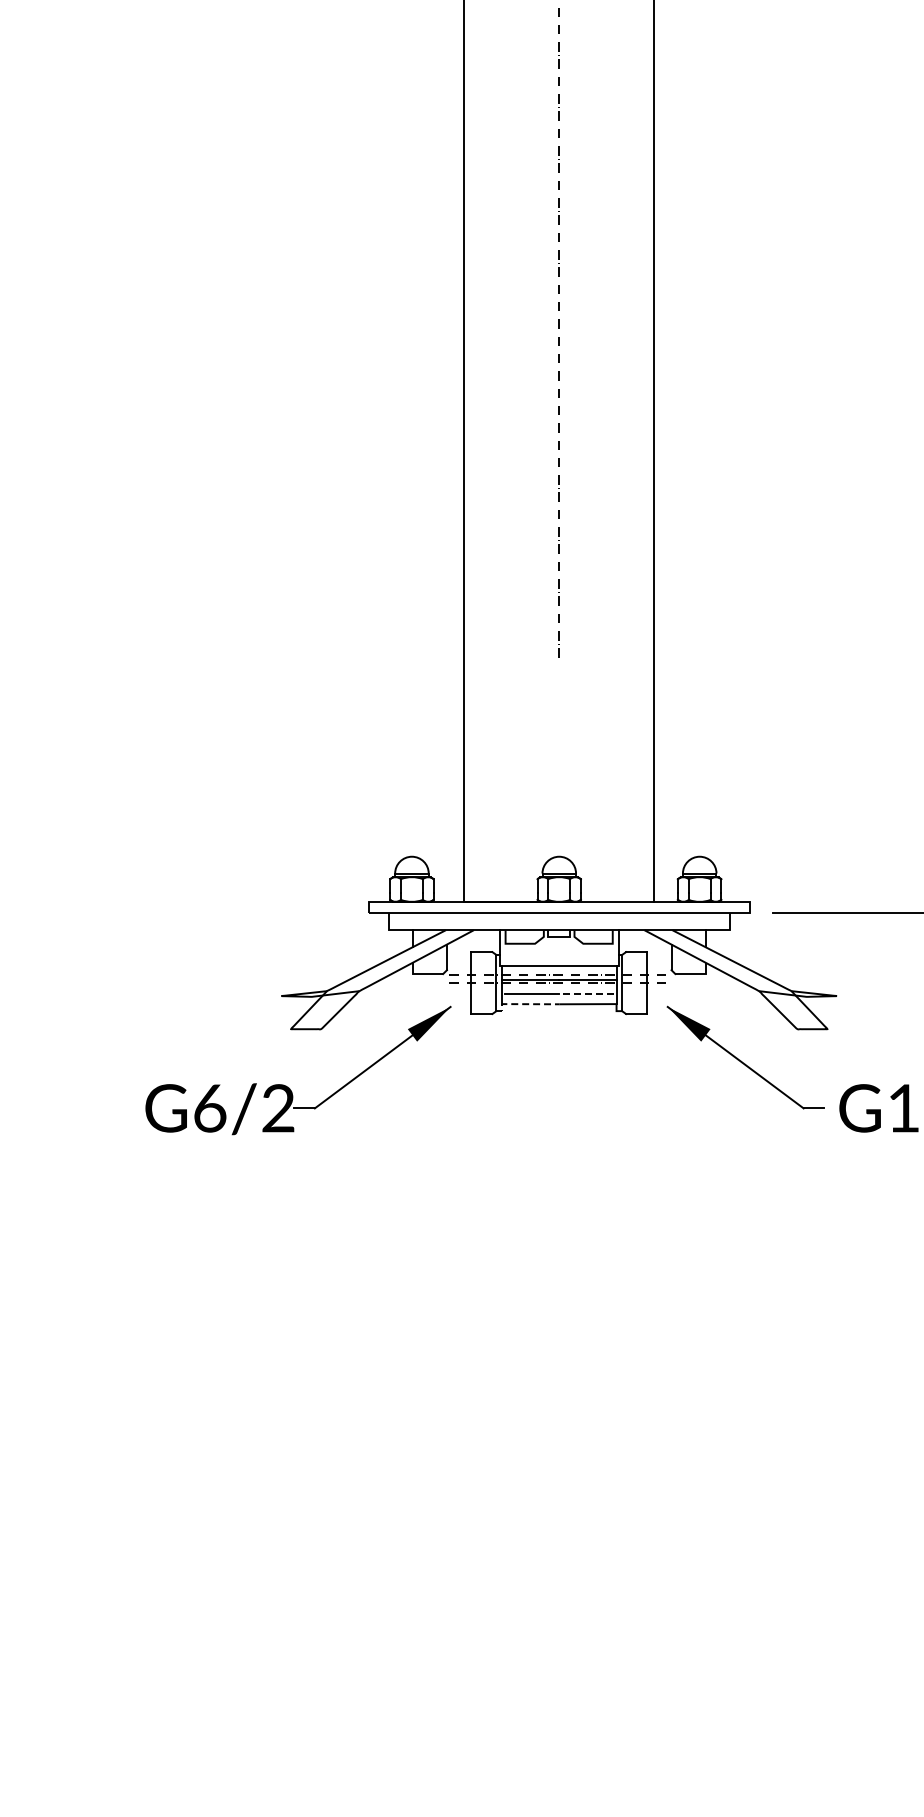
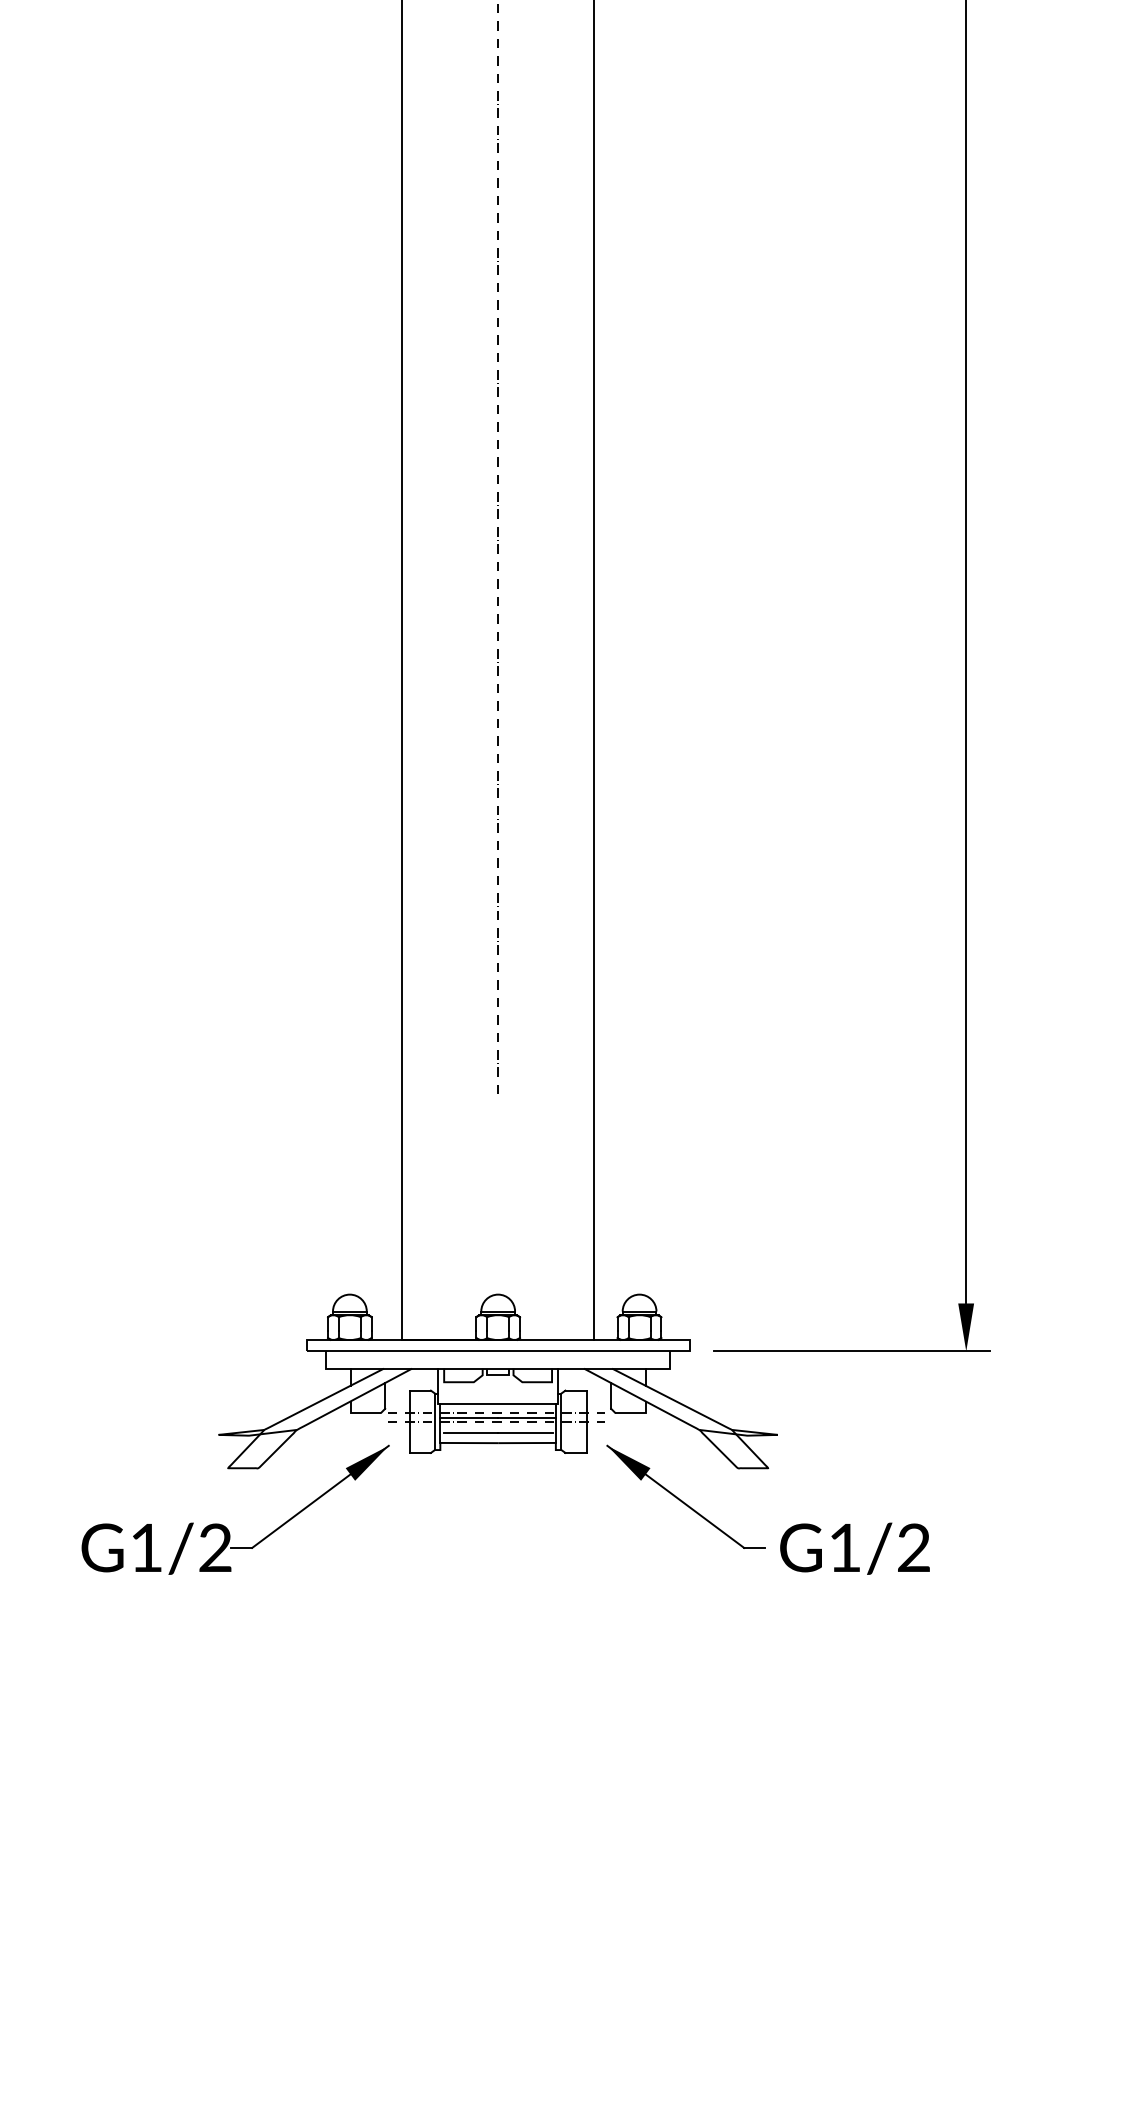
line: (586, 994) -> (525, 1433), dashed -> solid
line: (522, 1004) -> (461, 1443), dashed -> solid
text: (210, 1108) -> (147, 1548), G6/2 -> G1/2

